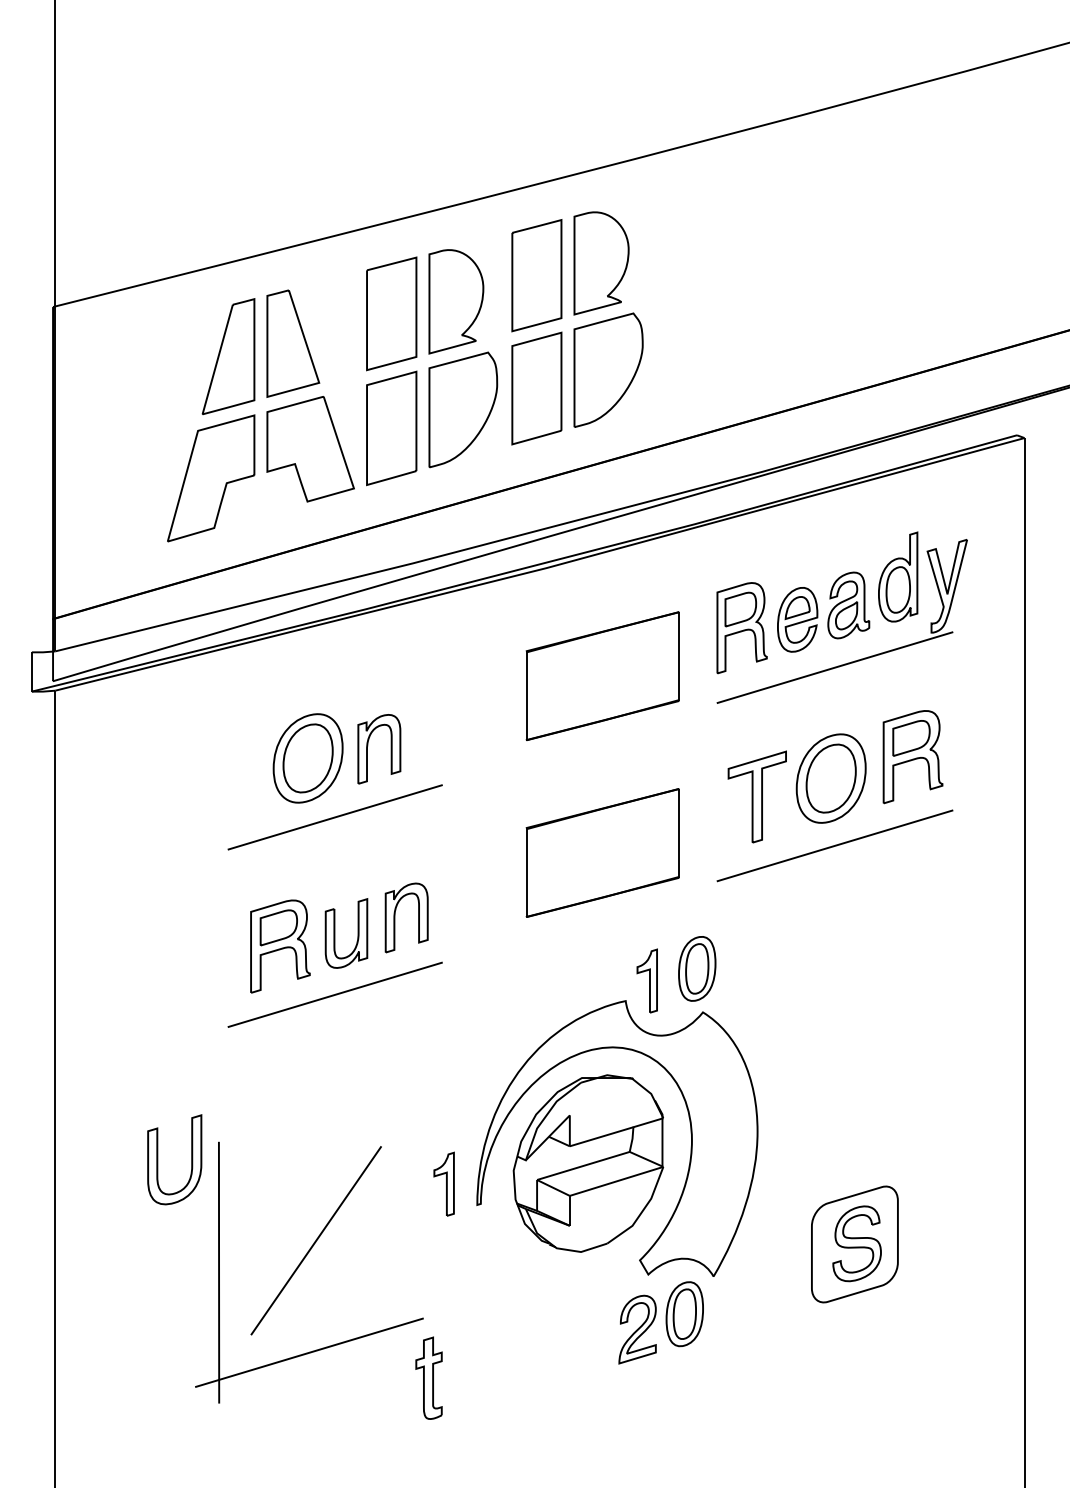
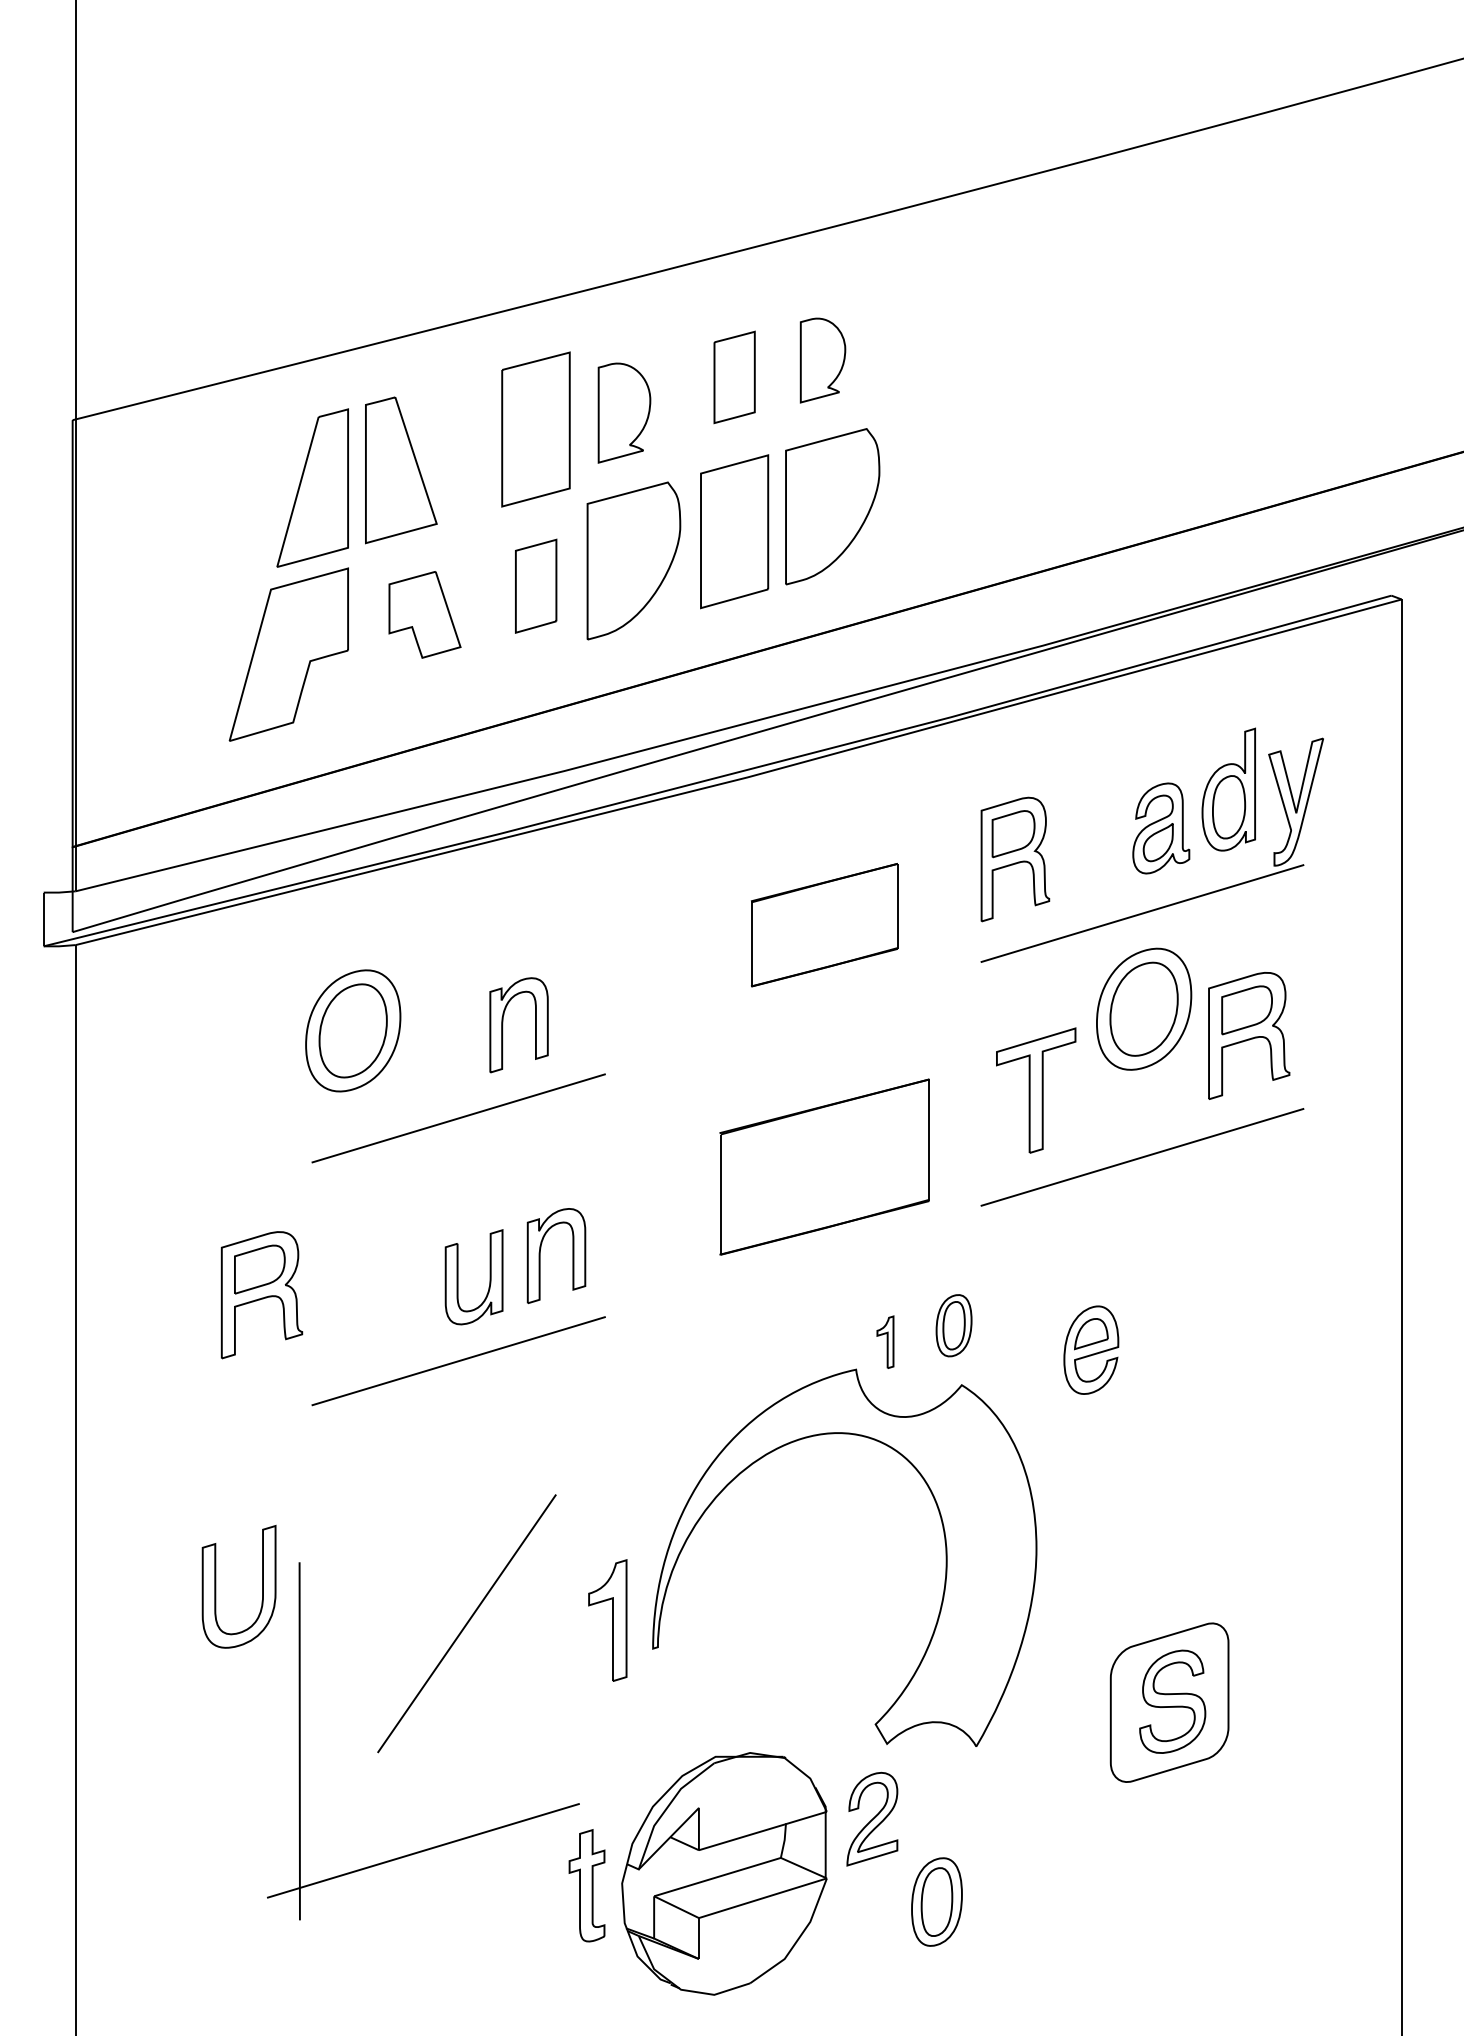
part: (601, 263) -> (822, 360), size x0.6
part: (536, 275) -> (734, 377), size x0.6
part: (456, 301) -> (624, 412), size x0.7
part: (391, 428) -> (535, 586), size x0.6
part: (310, 449) -> (424, 615), size x0.6
part: (797, 619) -> (1091, 1349), moved
part: (602, 675) -> (824, 924), size x0.7
part: (307, 758) -> (352, 1030), moved
part: (830, 778) -> (1143, 1009), moved
part: (280, 946) -> (262, 1295), moved
part: (697, 968) -> (954, 1325), size x0.7
part: (646, 980) -> (884, 1341), size x0.6
part: (588, 1163) -> (724, 1873), moved
part: (443, 1183) -> (606, 1619), size x1.4
line: (315, 1240) -> (465, 1623), moved
part: (684, 1314) -> (936, 1902), moved

